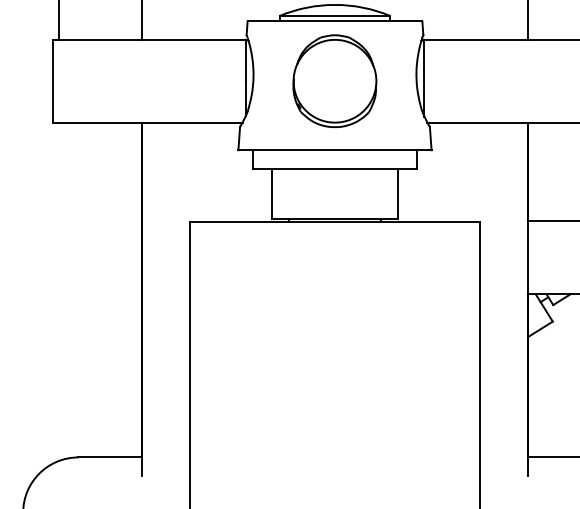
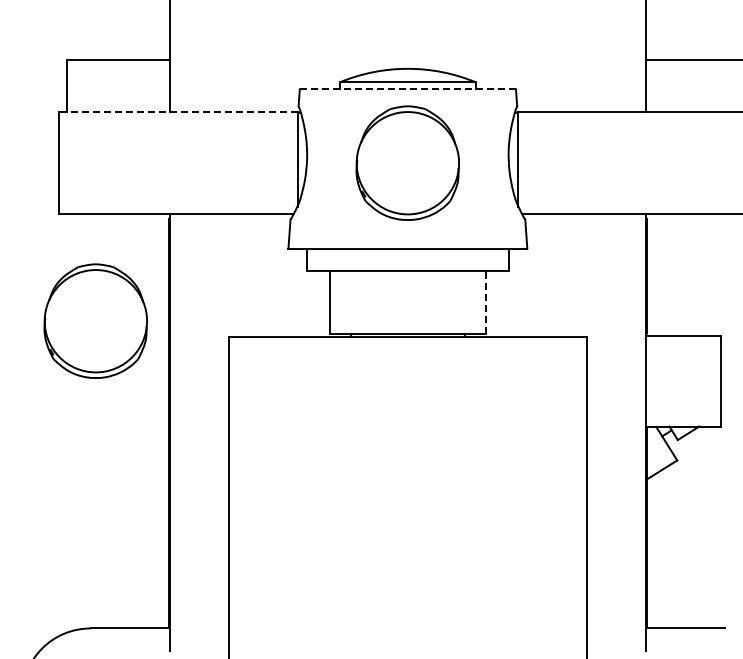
line: (335, 21) -> (408, 89), solid -> dashed
line: (148, 40) -> (177, 112), solid -> dashed
line: (397, 193) -> (485, 302), solid -> dashed
part: (82, 208) -> (95, 320), added

